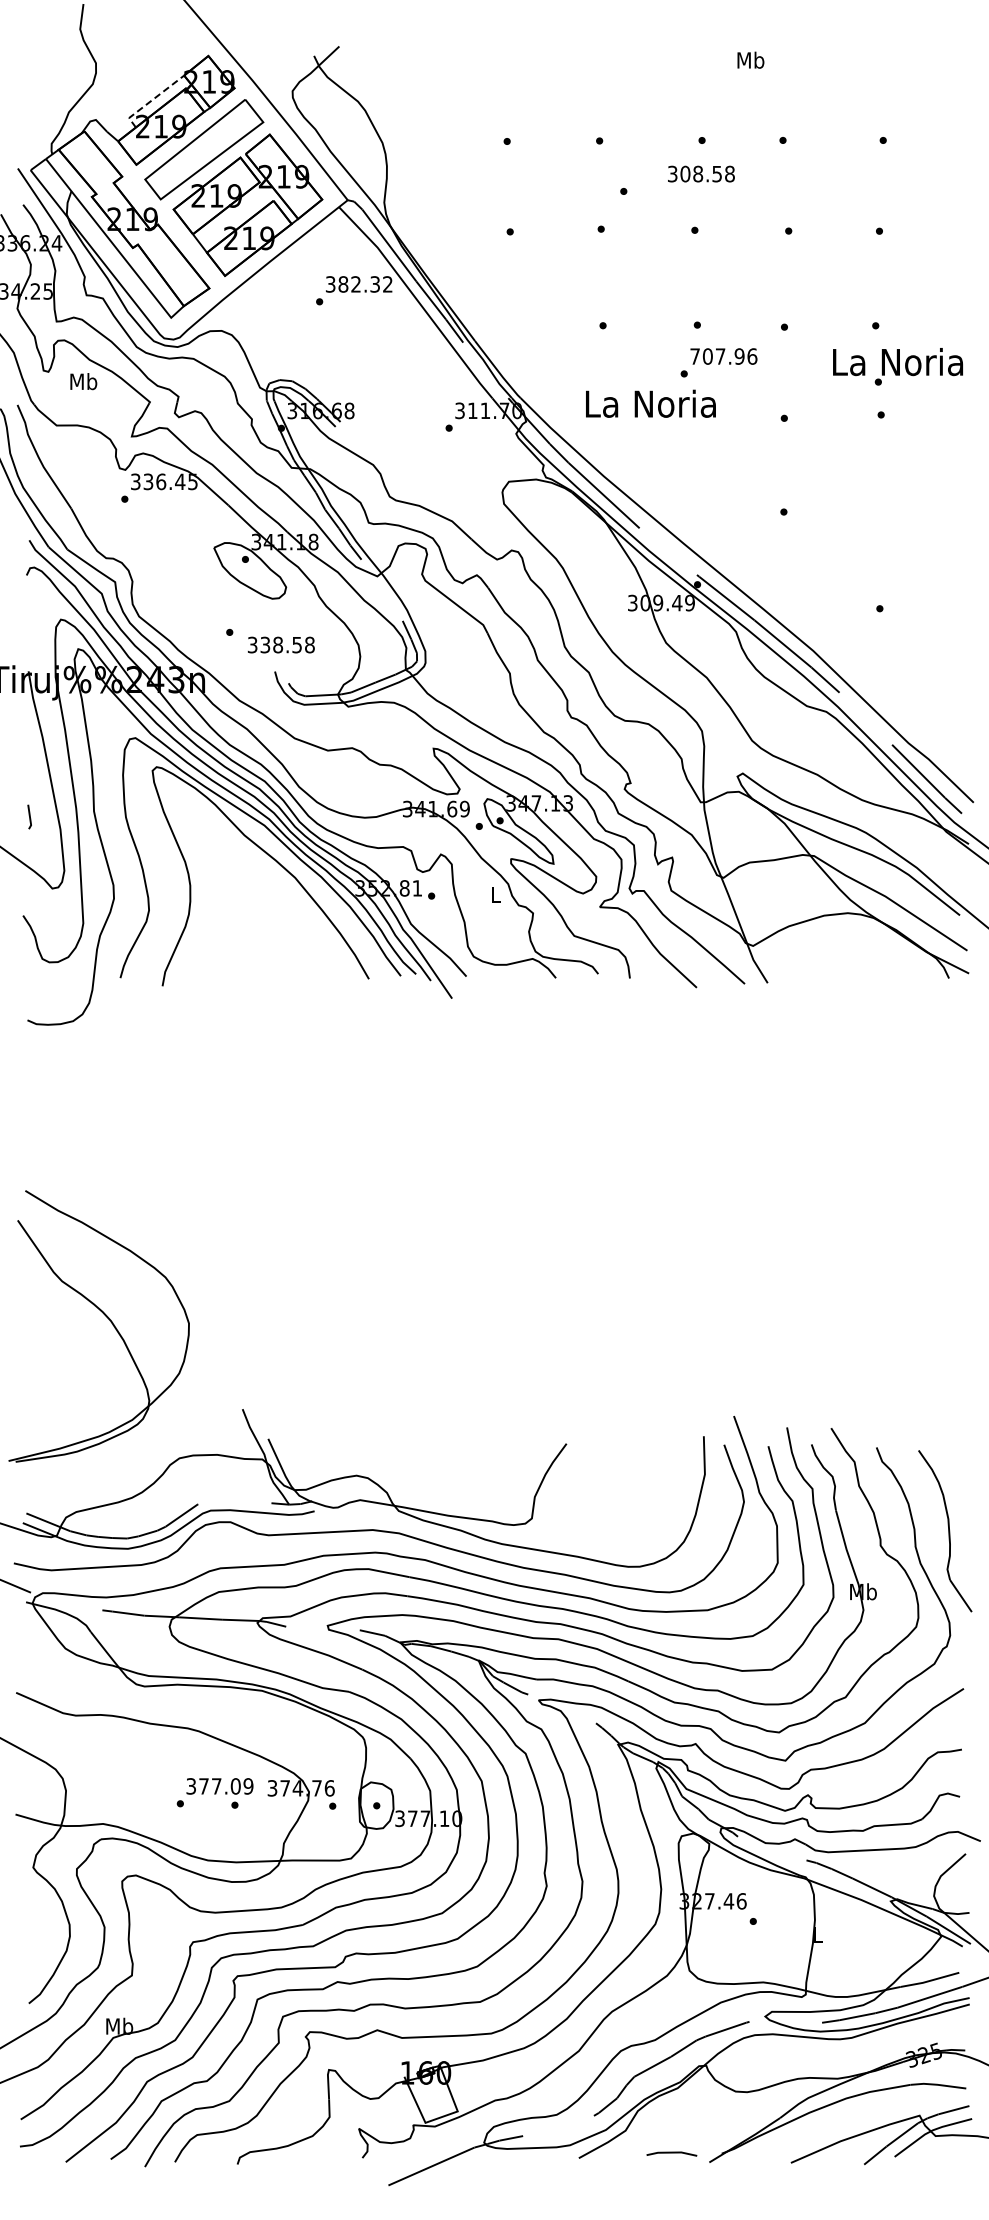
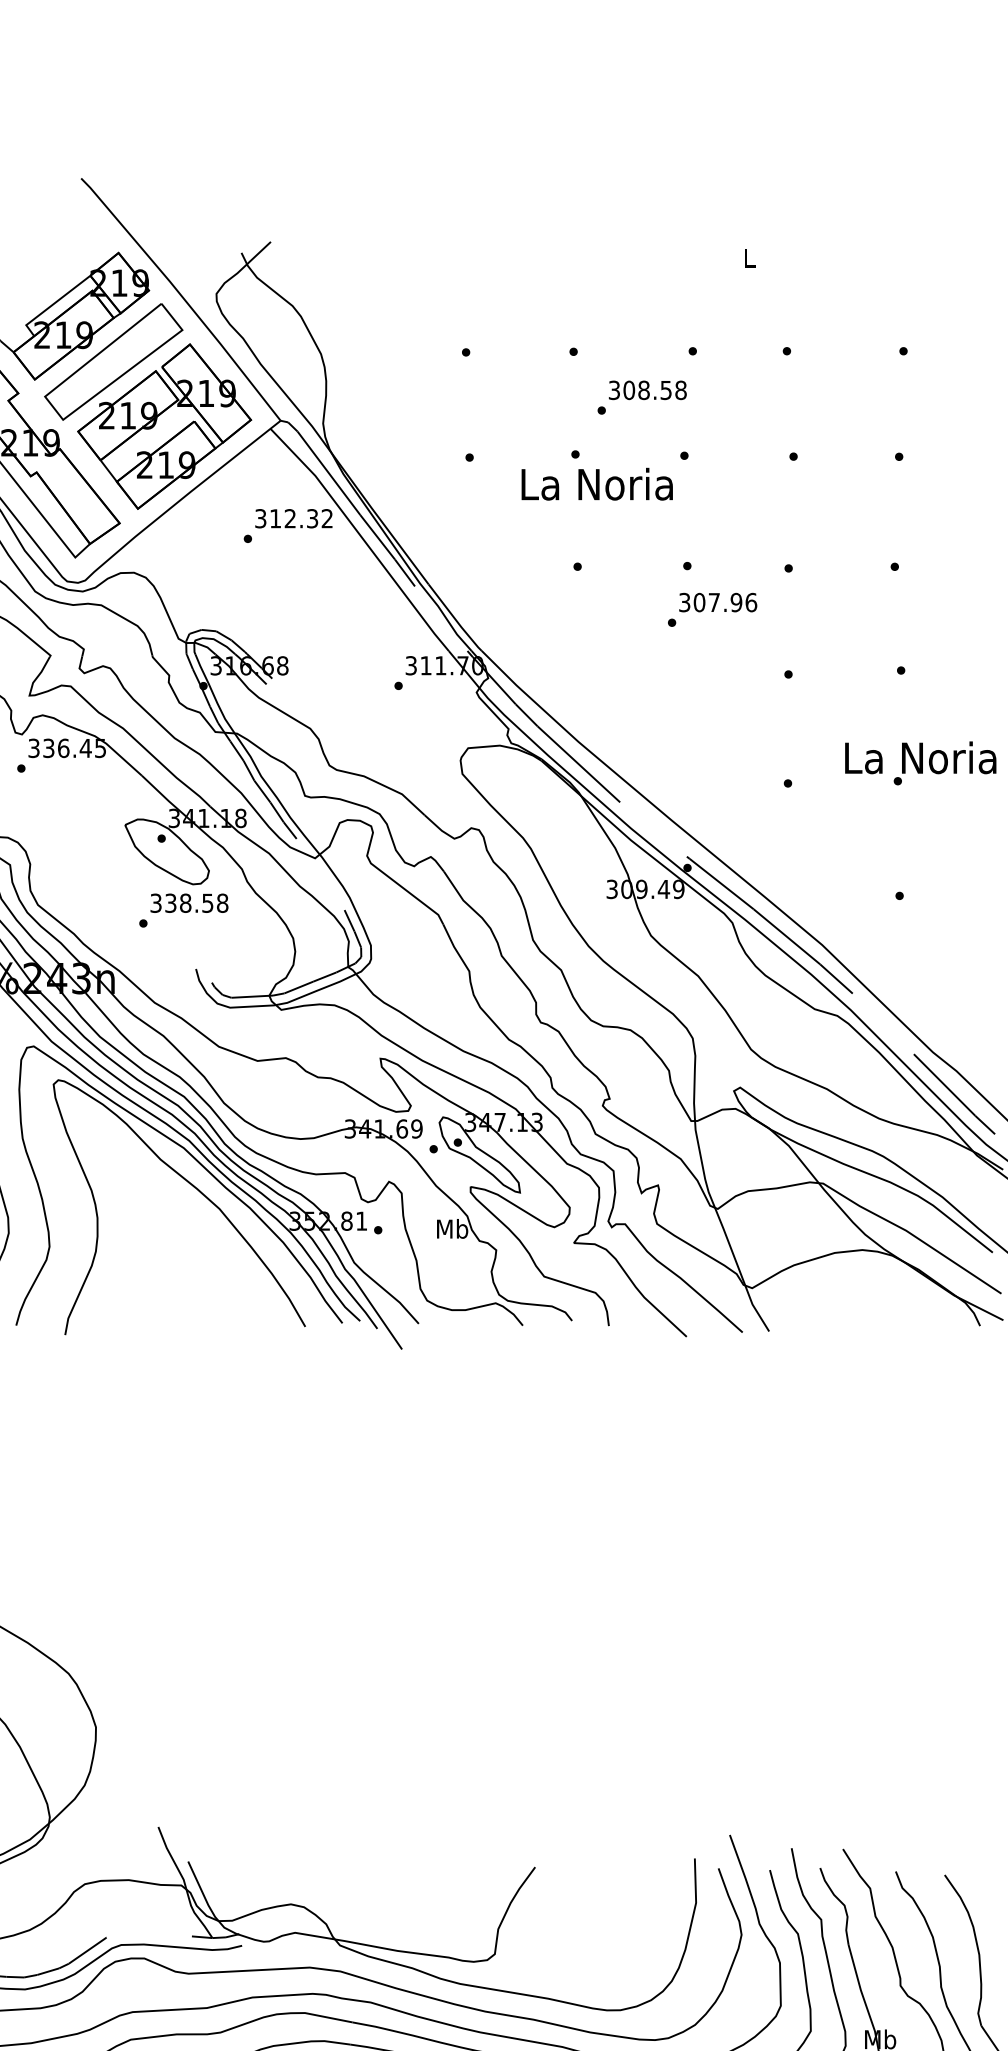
text: (750, 59) -> (749, 257), Mb -> L
line: (151, 100) -> (52, 304), dashed -> solid
text: (701, 173) -> (647, 389), moved
text: (343, 284) -> (275, 518), 382.32 -> 312.32
text: (694, 356) -> (683, 602), 707.96 -> 307.96
text: (897, 366) -> (920, 763), moved
text: (650, 403) -> (596, 483), moved
text: (280, 644) -> (188, 902), moved
text: (495, 894) -> (452, 1228), L -> Mb

